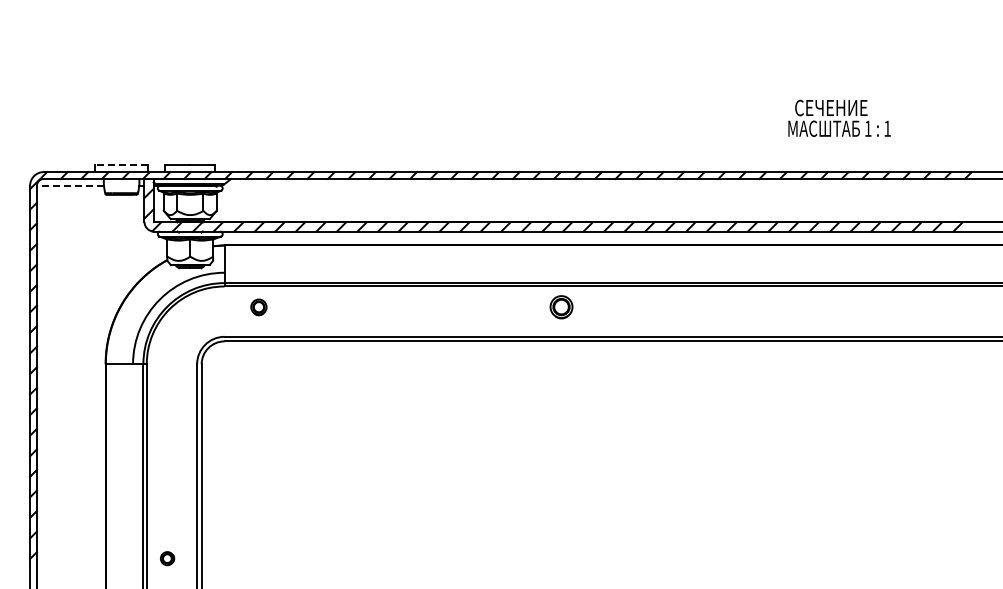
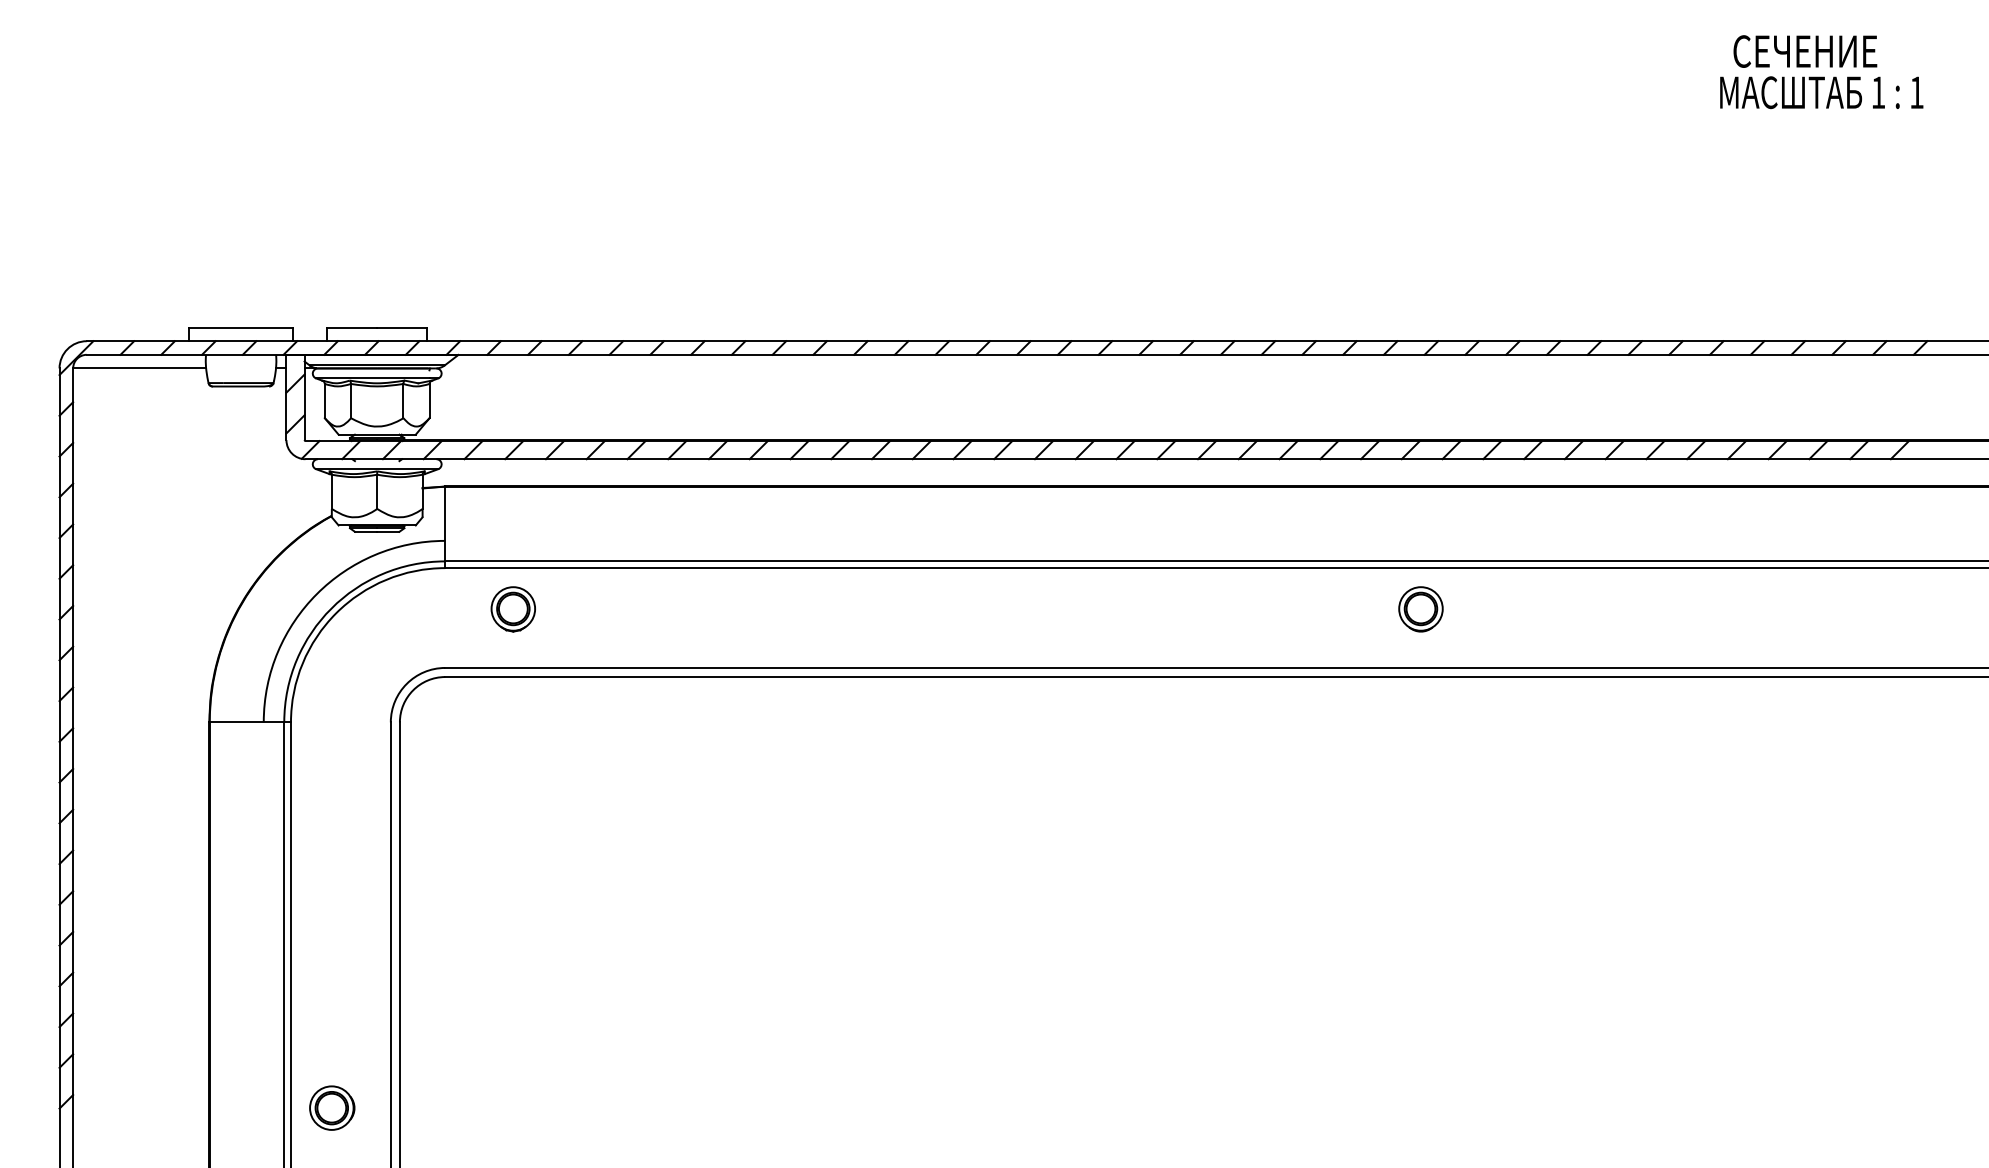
text: (839, 117) -> (1821, 70), moved
line: (121, 165) -> (240, 328), dashed -> solid
line: (70, 185) -> (139, 367), dashed -> solid
part: (258, 307) -> (512, 609), size x1.43
part: (561, 307) -> (1420, 609), moved
part: (167, 558) -> (332, 1107), size x1.67

